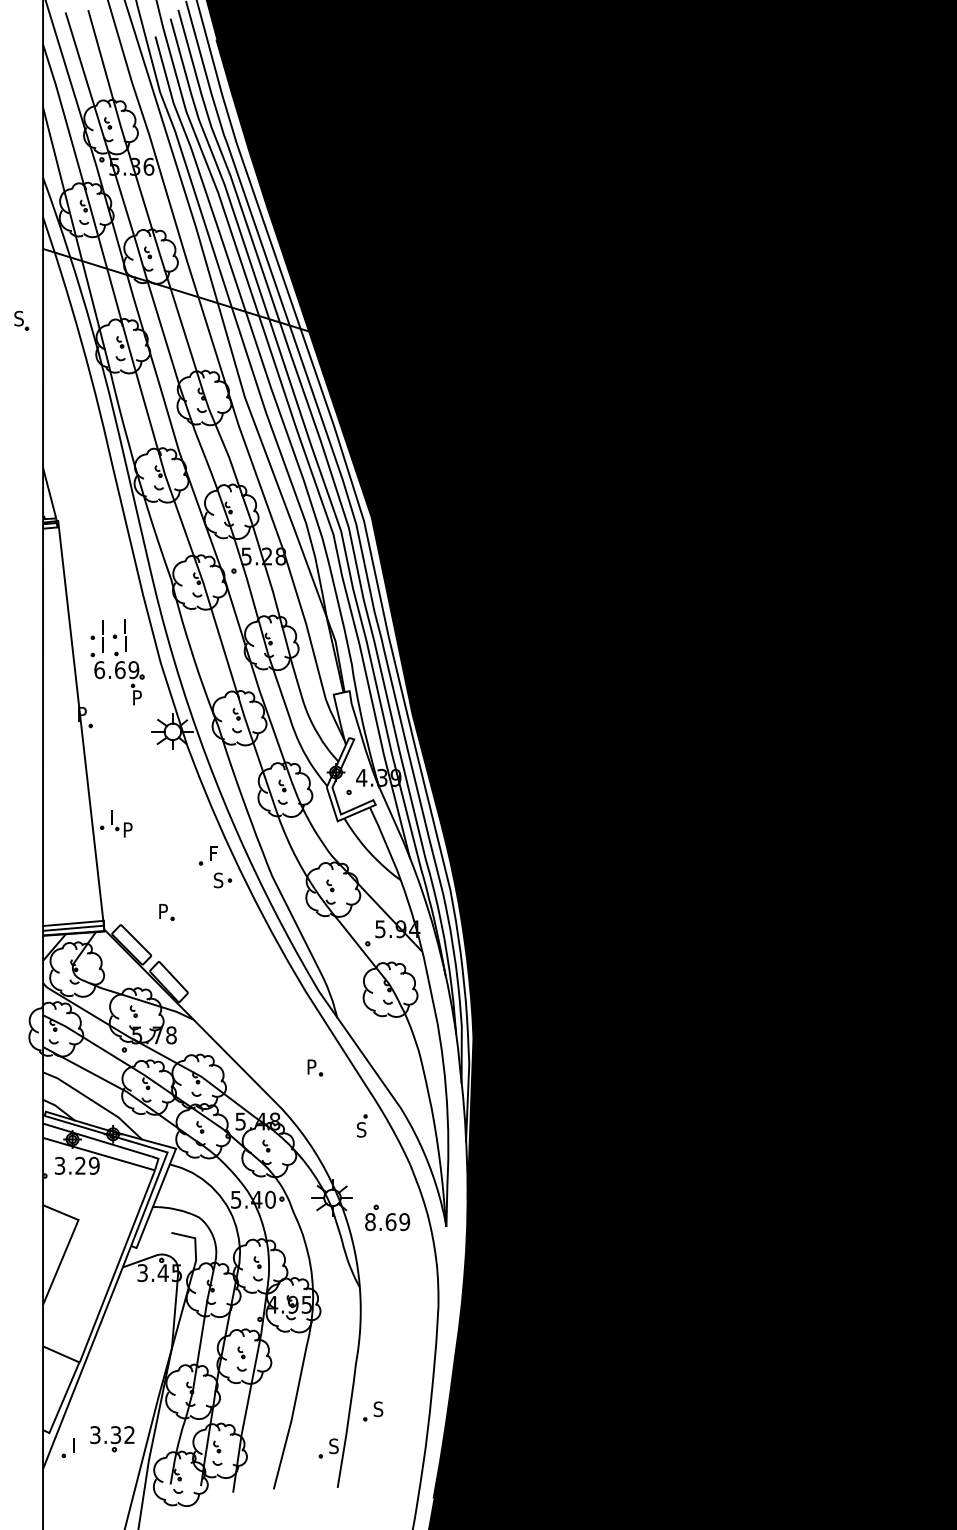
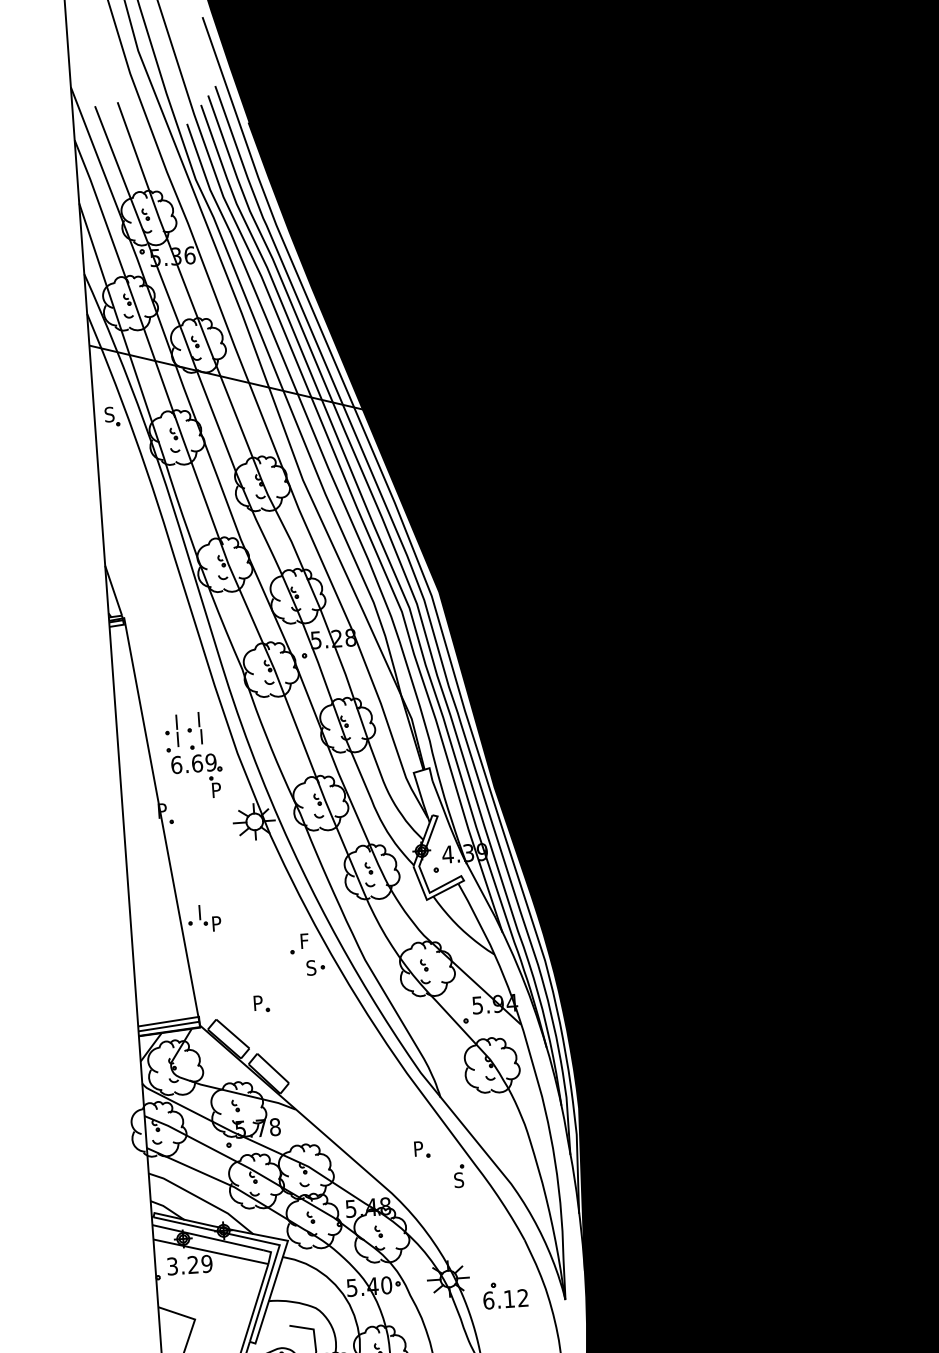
part: (21, 320) -> (112, 416), moved
part: (361, 1125) -> (458, 1175), moved
text: (387, 1222) -> (505, 1299), 8.69 -> 6.12

